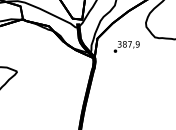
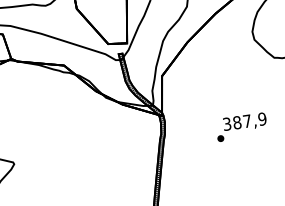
text: (126, 46) -> (241, 126), moved

